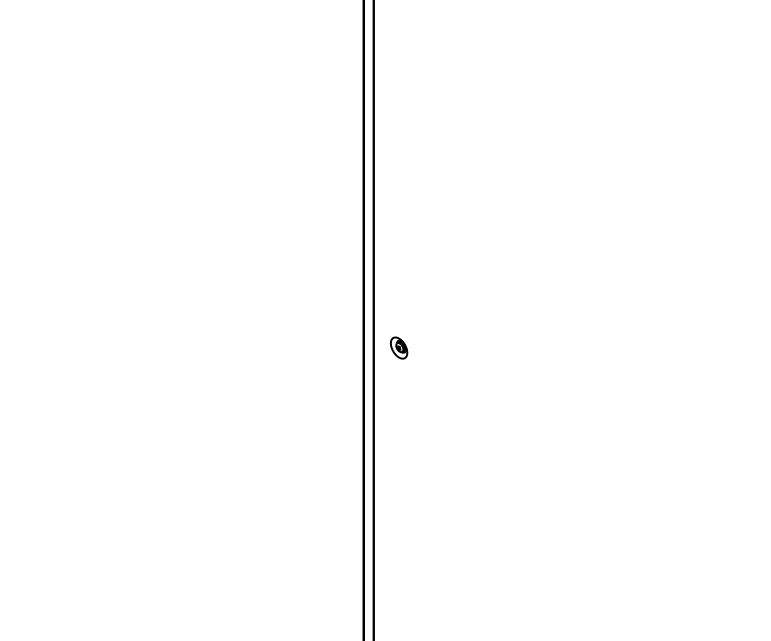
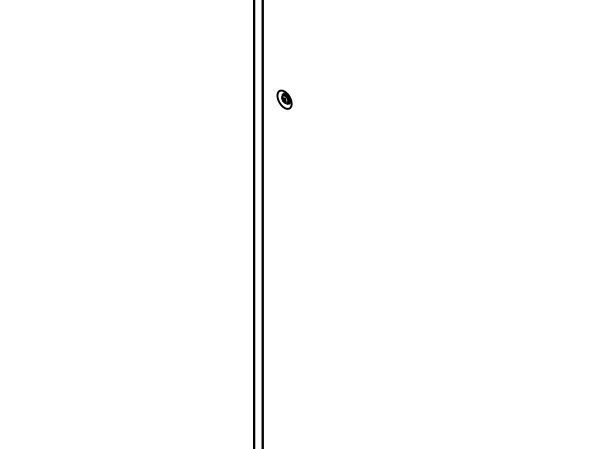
part: (399, 347) -> (284, 99), moved

